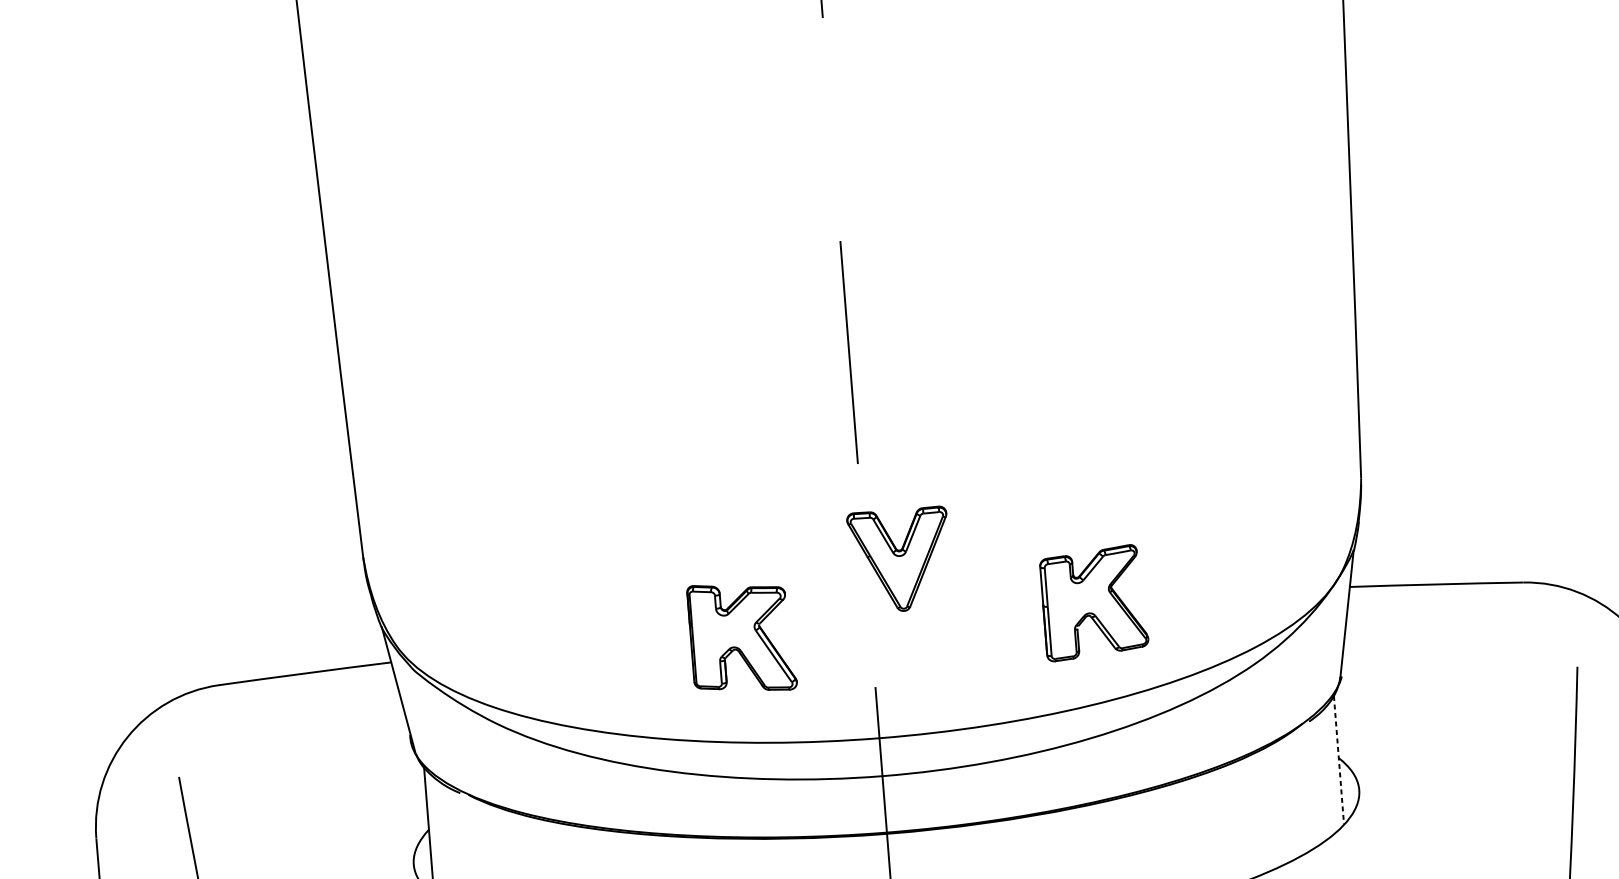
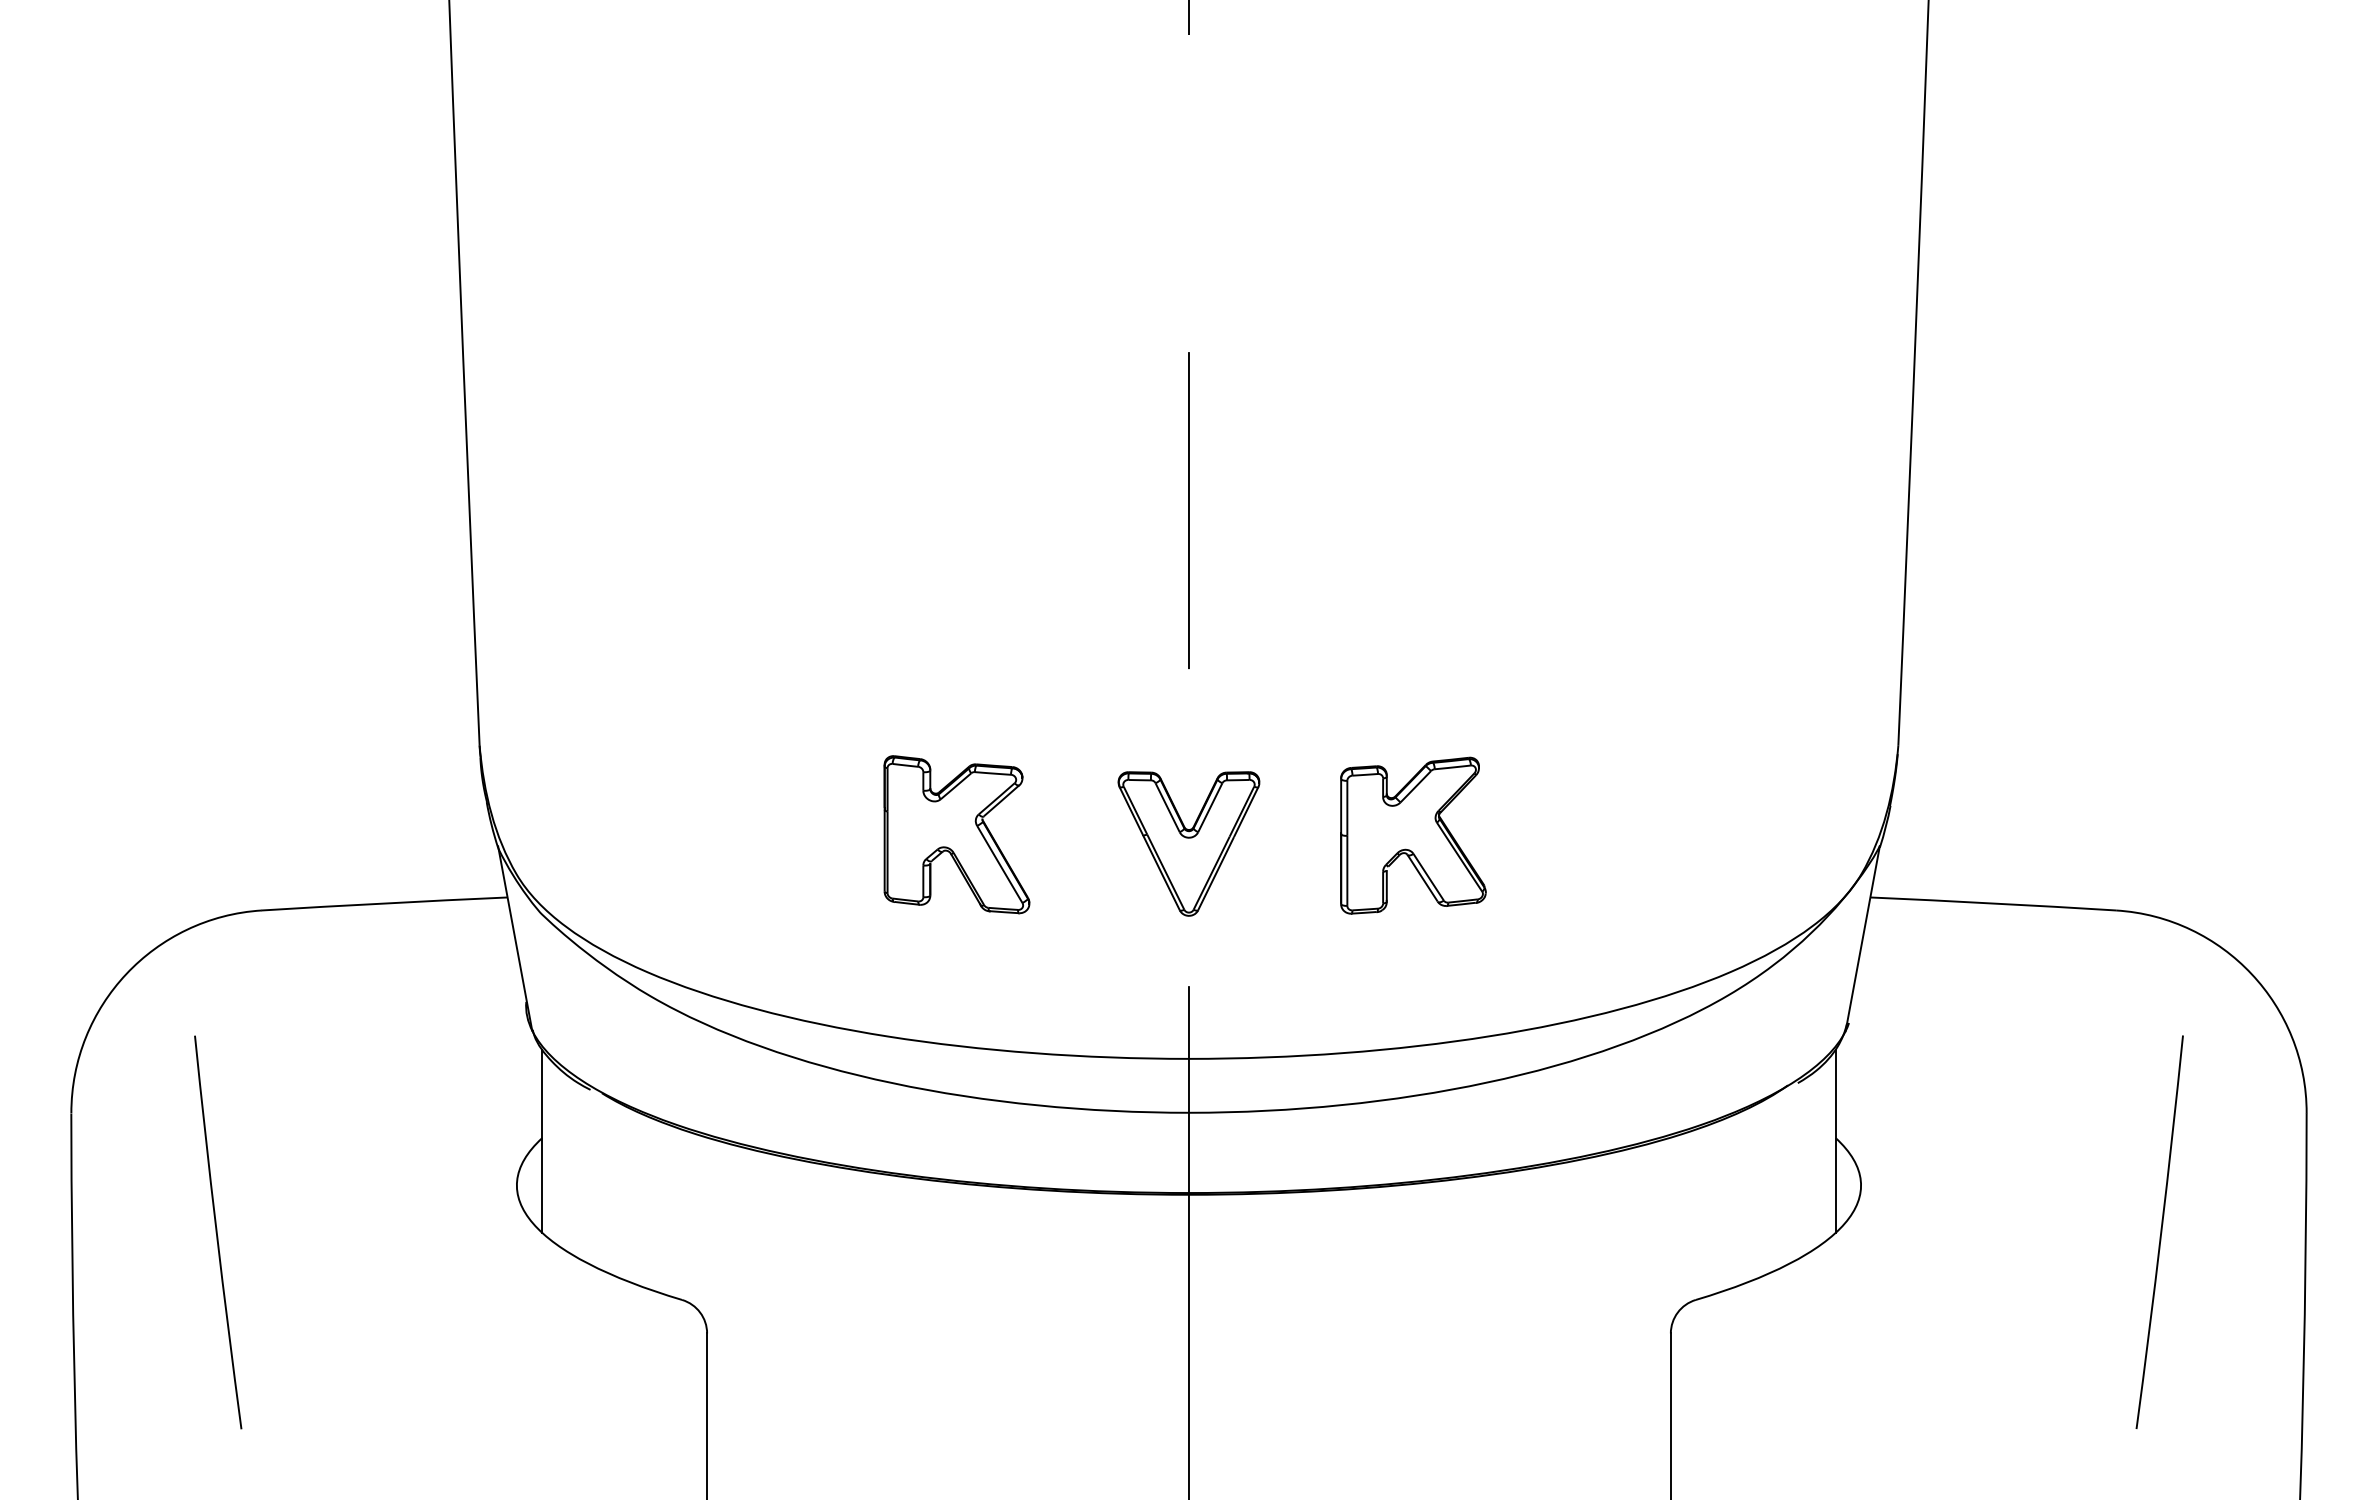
part: (899, 560) -> (1188, 843), moved
part: (1094, 602) -> (1413, 835), moved
part: (741, 637) -> (956, 834), moved
line: (1338, 760) -> (1835, 1141), dashed -> solid

